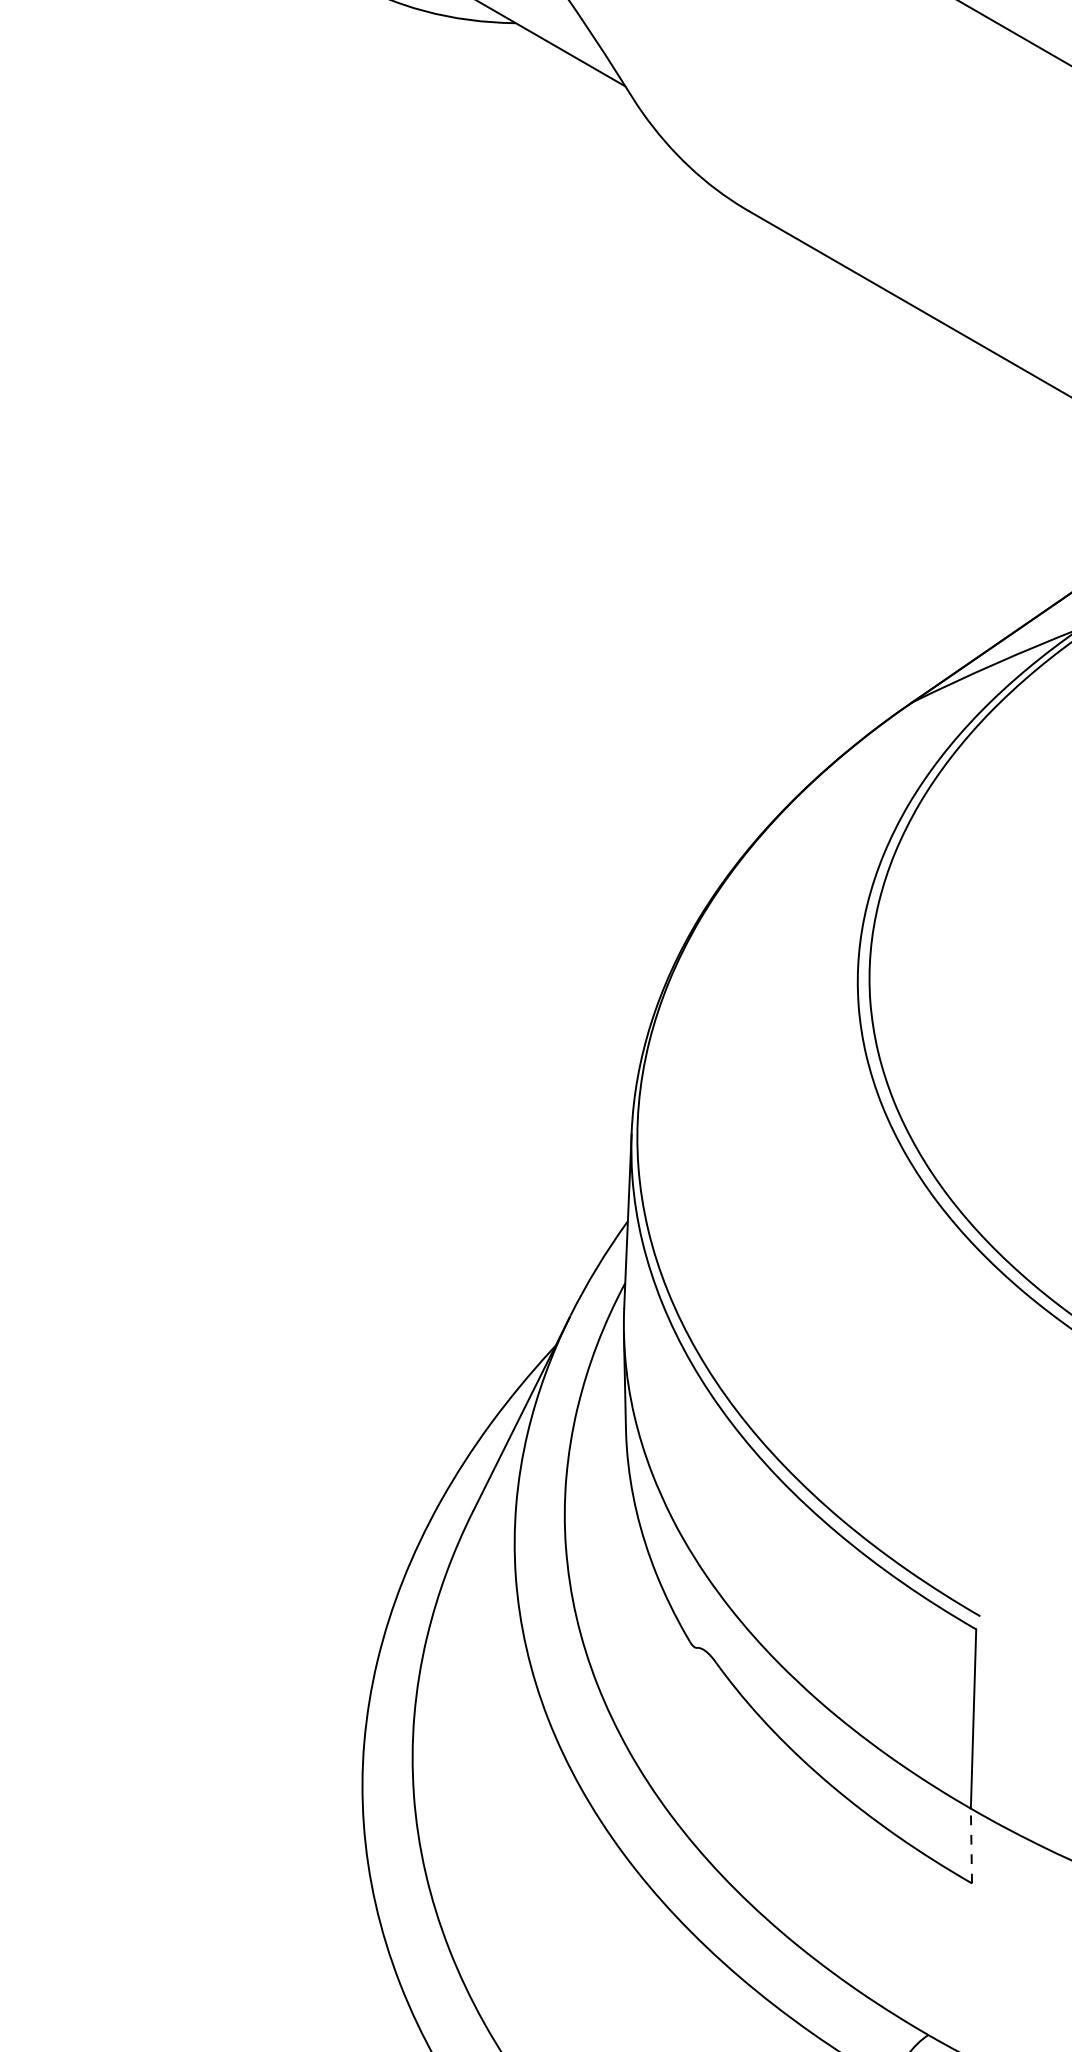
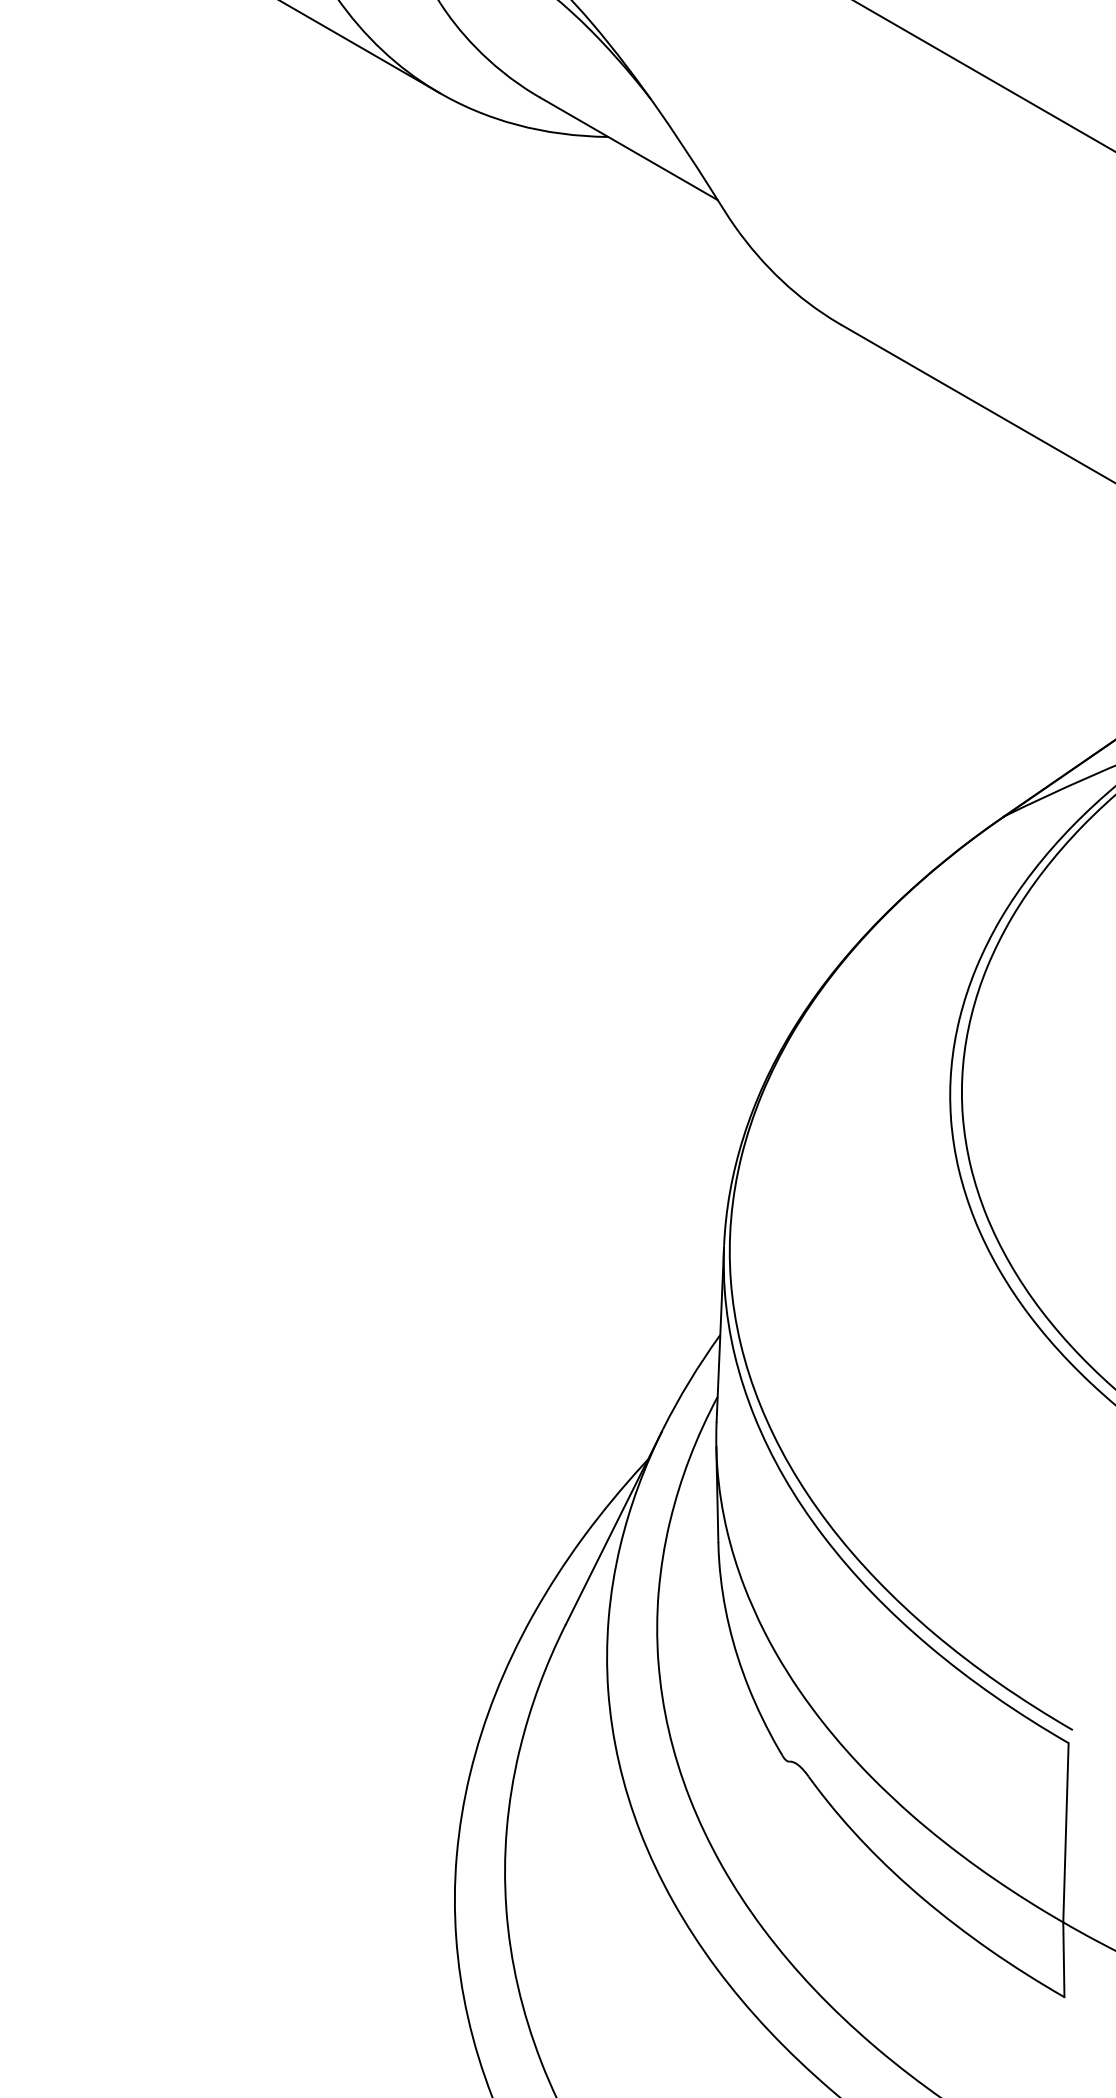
line: (971, 1845) -> (1063, 1959), dashed -> solid

